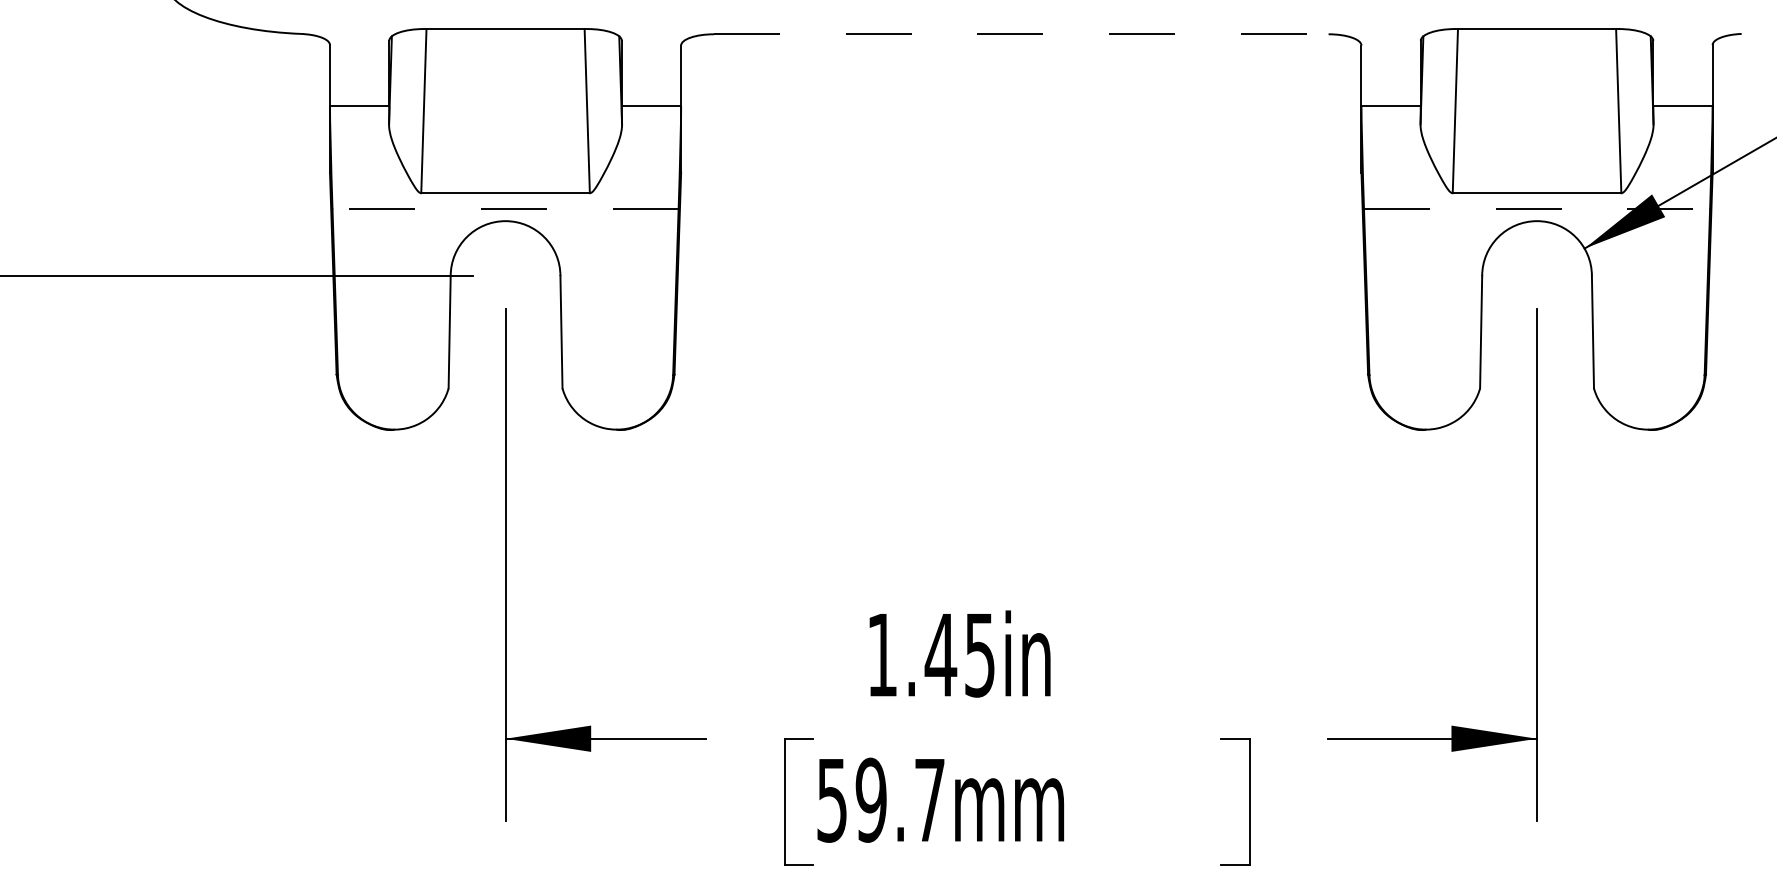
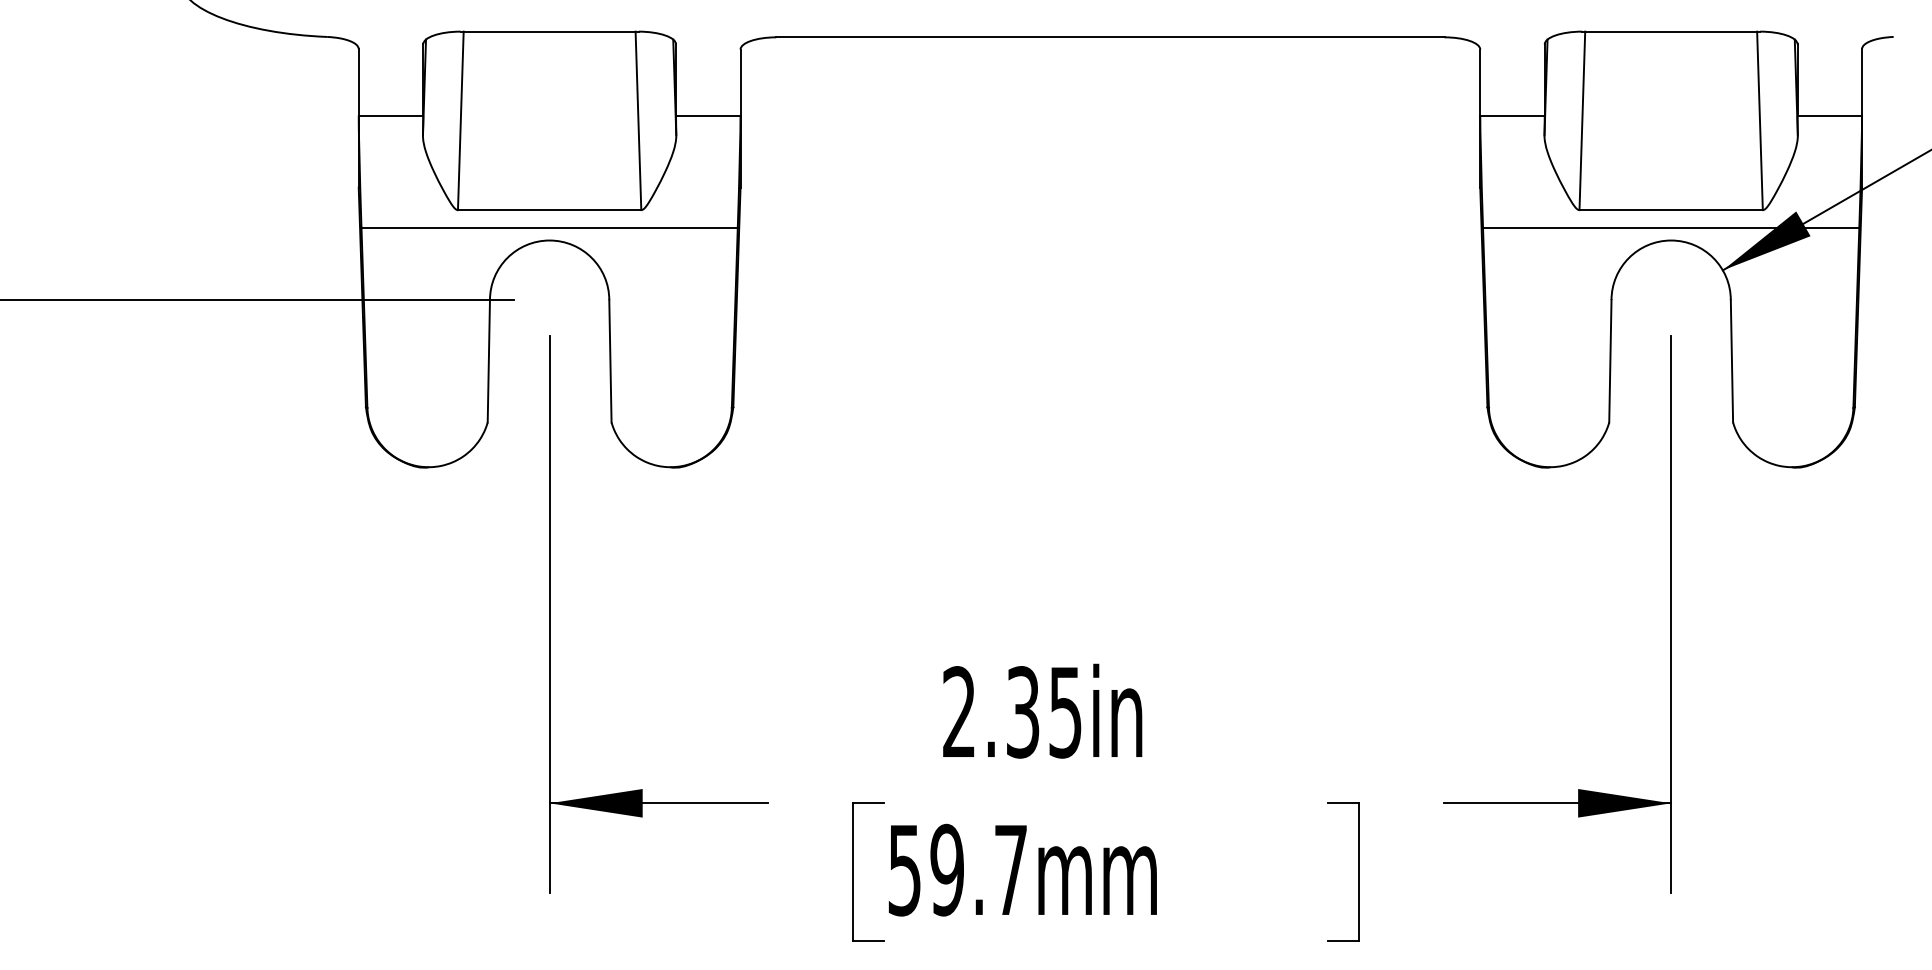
line: (1021, 34) -> (1110, 37), dashed -> solid
line: (505, 209) -> (549, 227), dashed -> solid
line: (1537, 209) -> (1671, 227), dashed -> solid
text: (912, 654) -> (992, 711), 1.45in -> 2.35in

